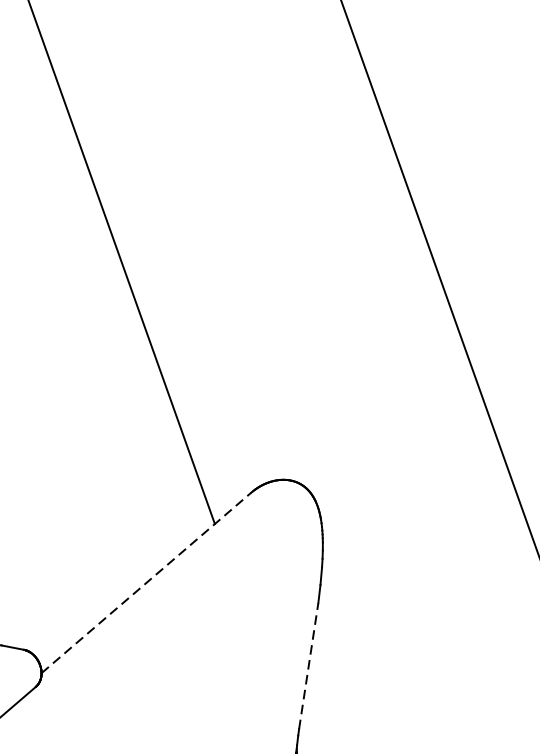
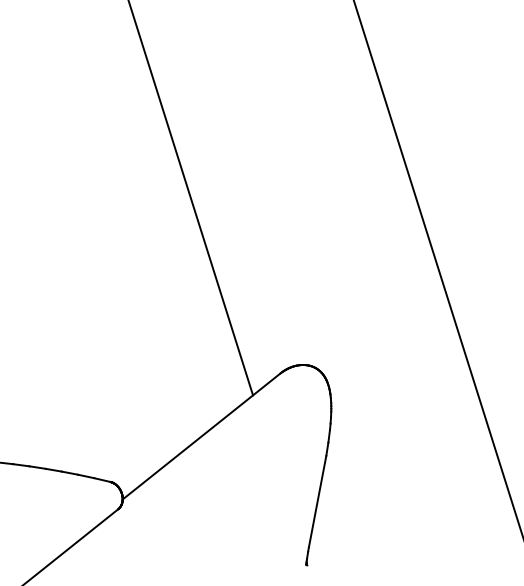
line: (146, 582) -> (201, 436), dashed -> solid
line: (308, 666) -> (317, 501), dashed -> solid

